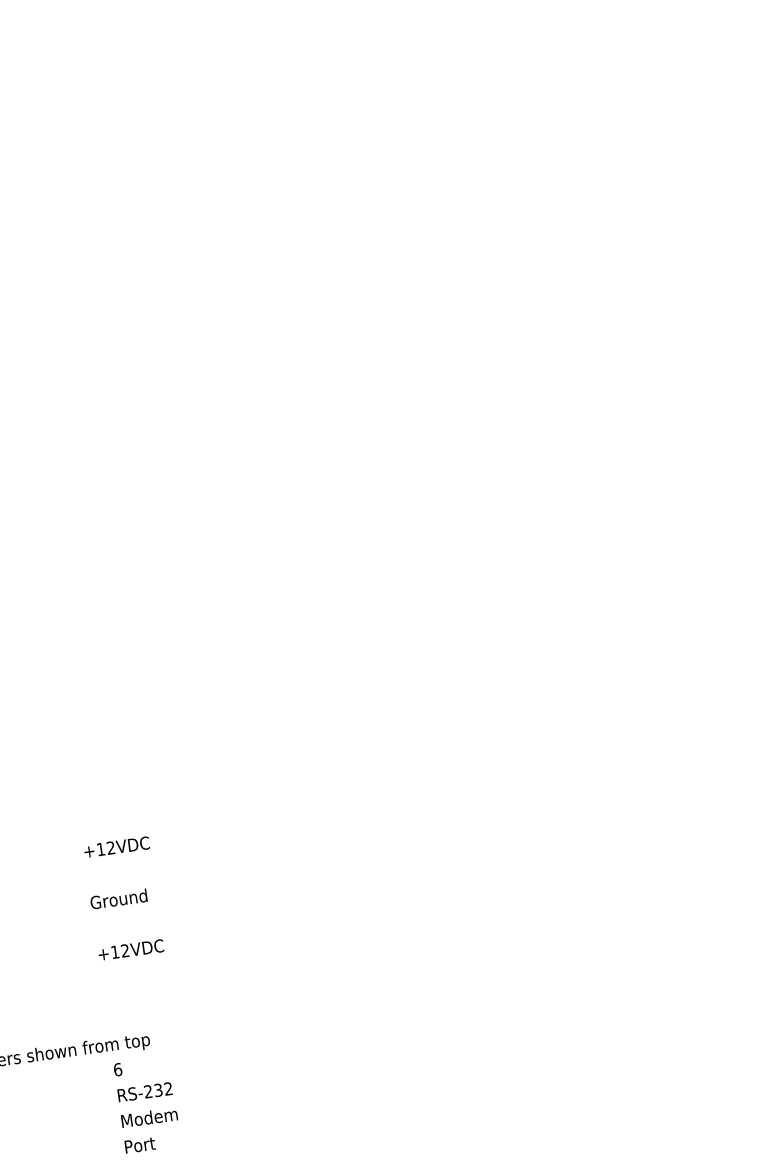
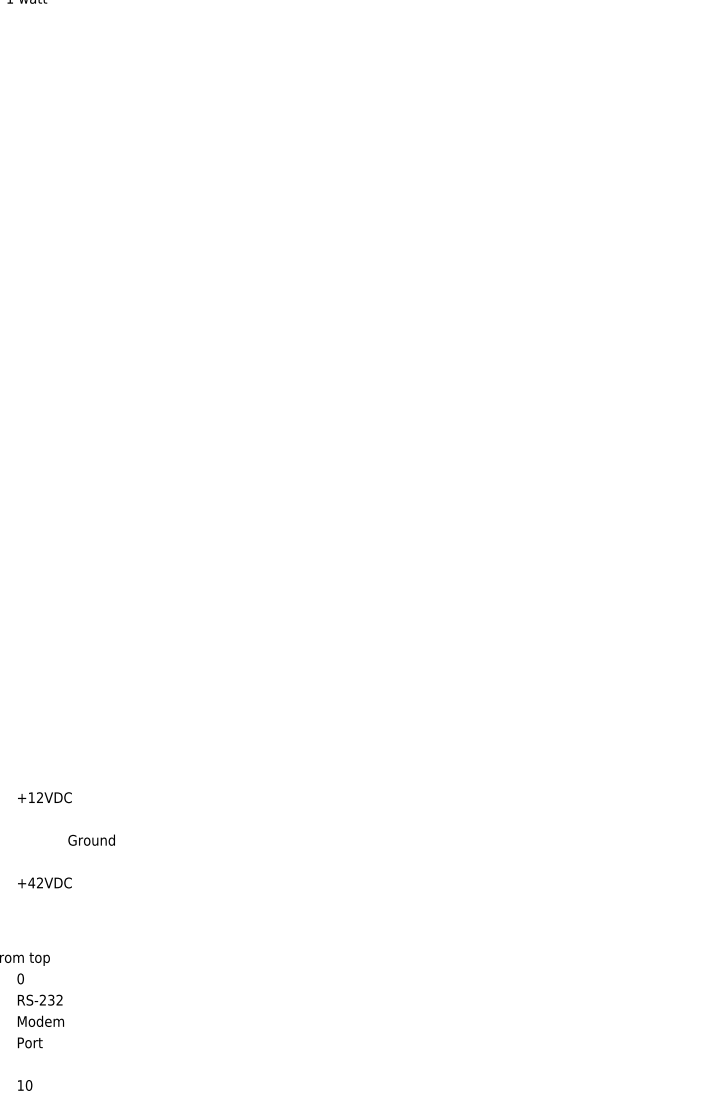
text: (118, 898) -> (91, 839), moved
text: (114, 951) -> (31, 882), +12VDC -> +42VDC
text: (117, 1069) -> (20, 978), 6 -> 0

